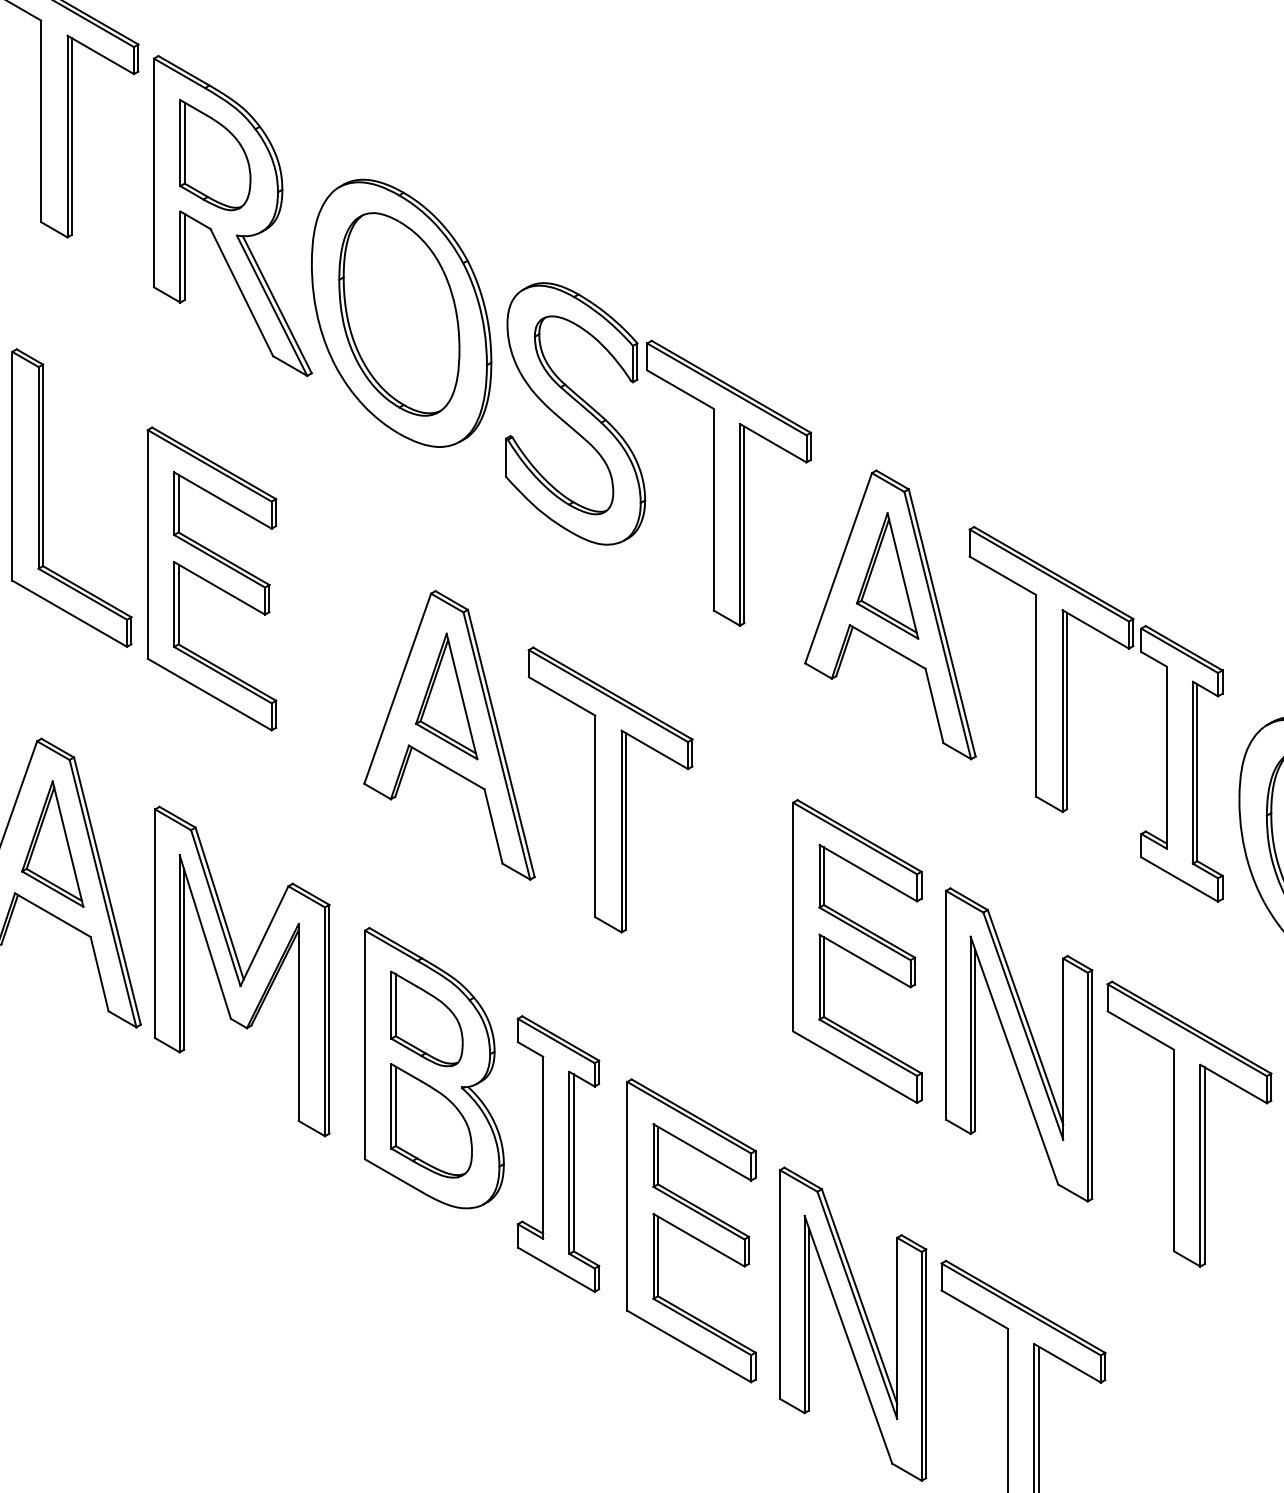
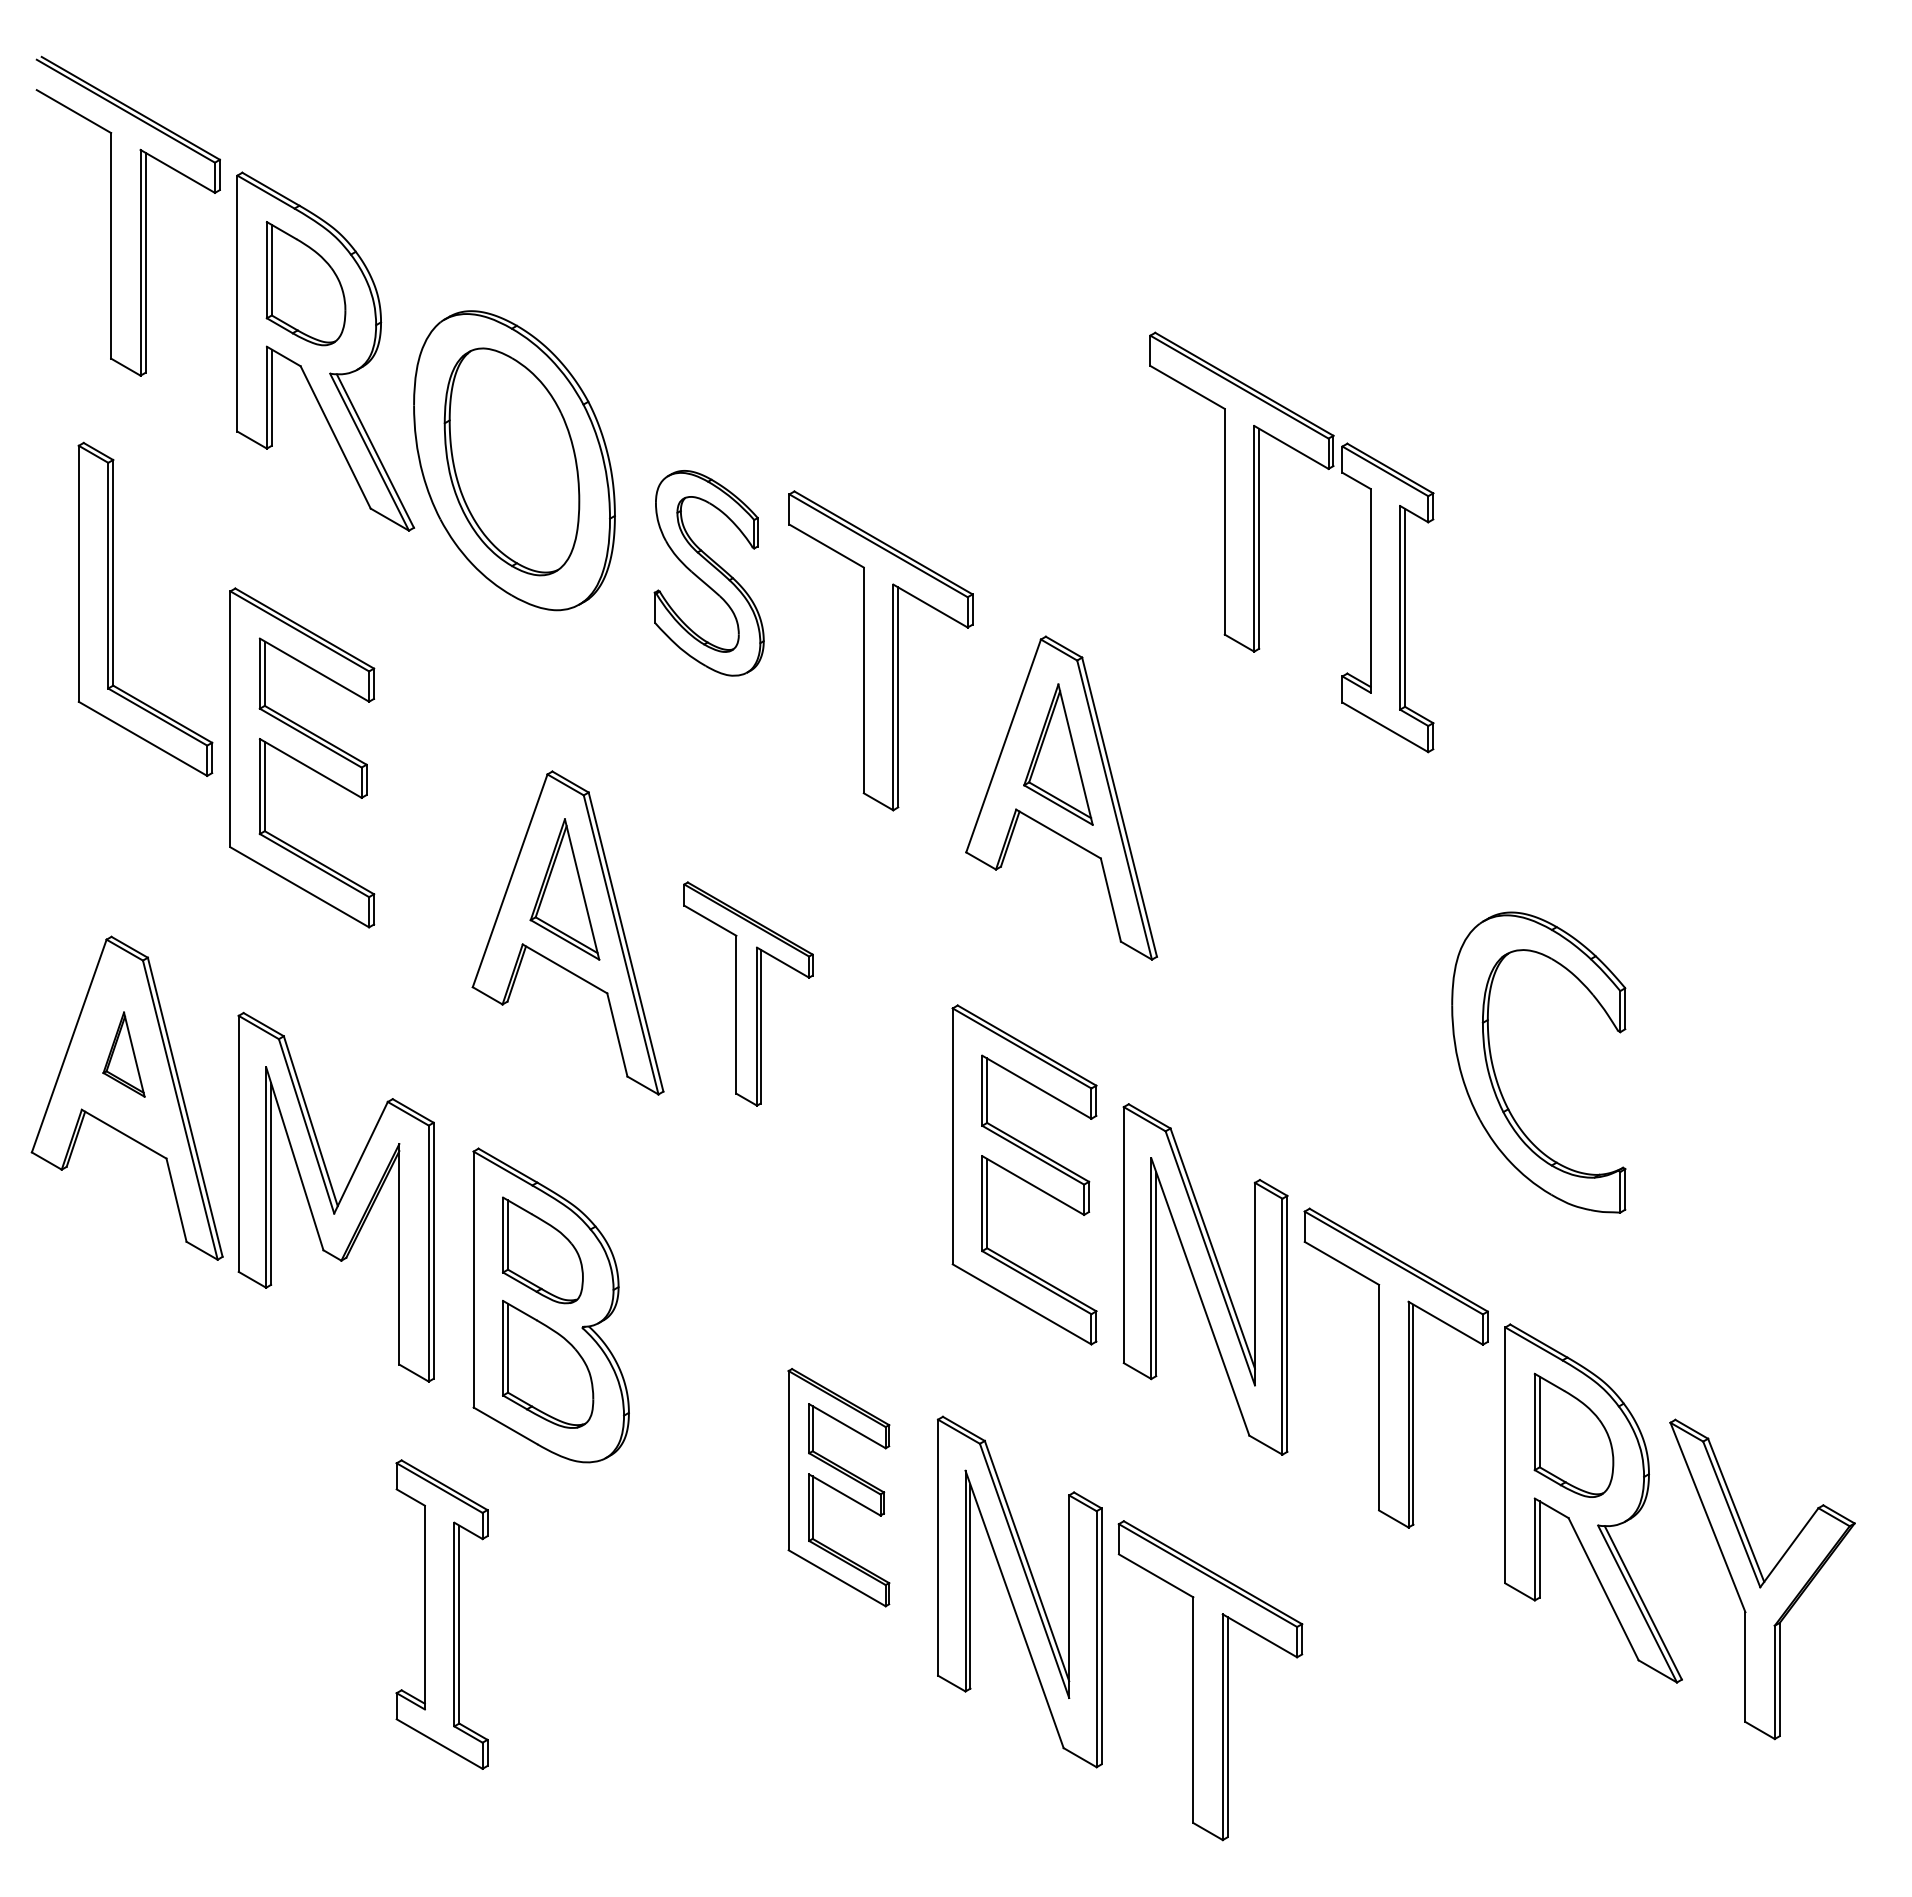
part: (575, 414) -> (709, 573), size x0.7
part: (43, 497) -> (113, 608), moved
part: (1067, 714) -> (1259, 542), moved
part: (610, 789) -> (748, 993), size x0.7
part: (52, 843) -> (123, 1054), size x0.6
part: (557, 1153) -> (441, 1614), moved
part: (691, 1230) -> (838, 1487), size x0.7

